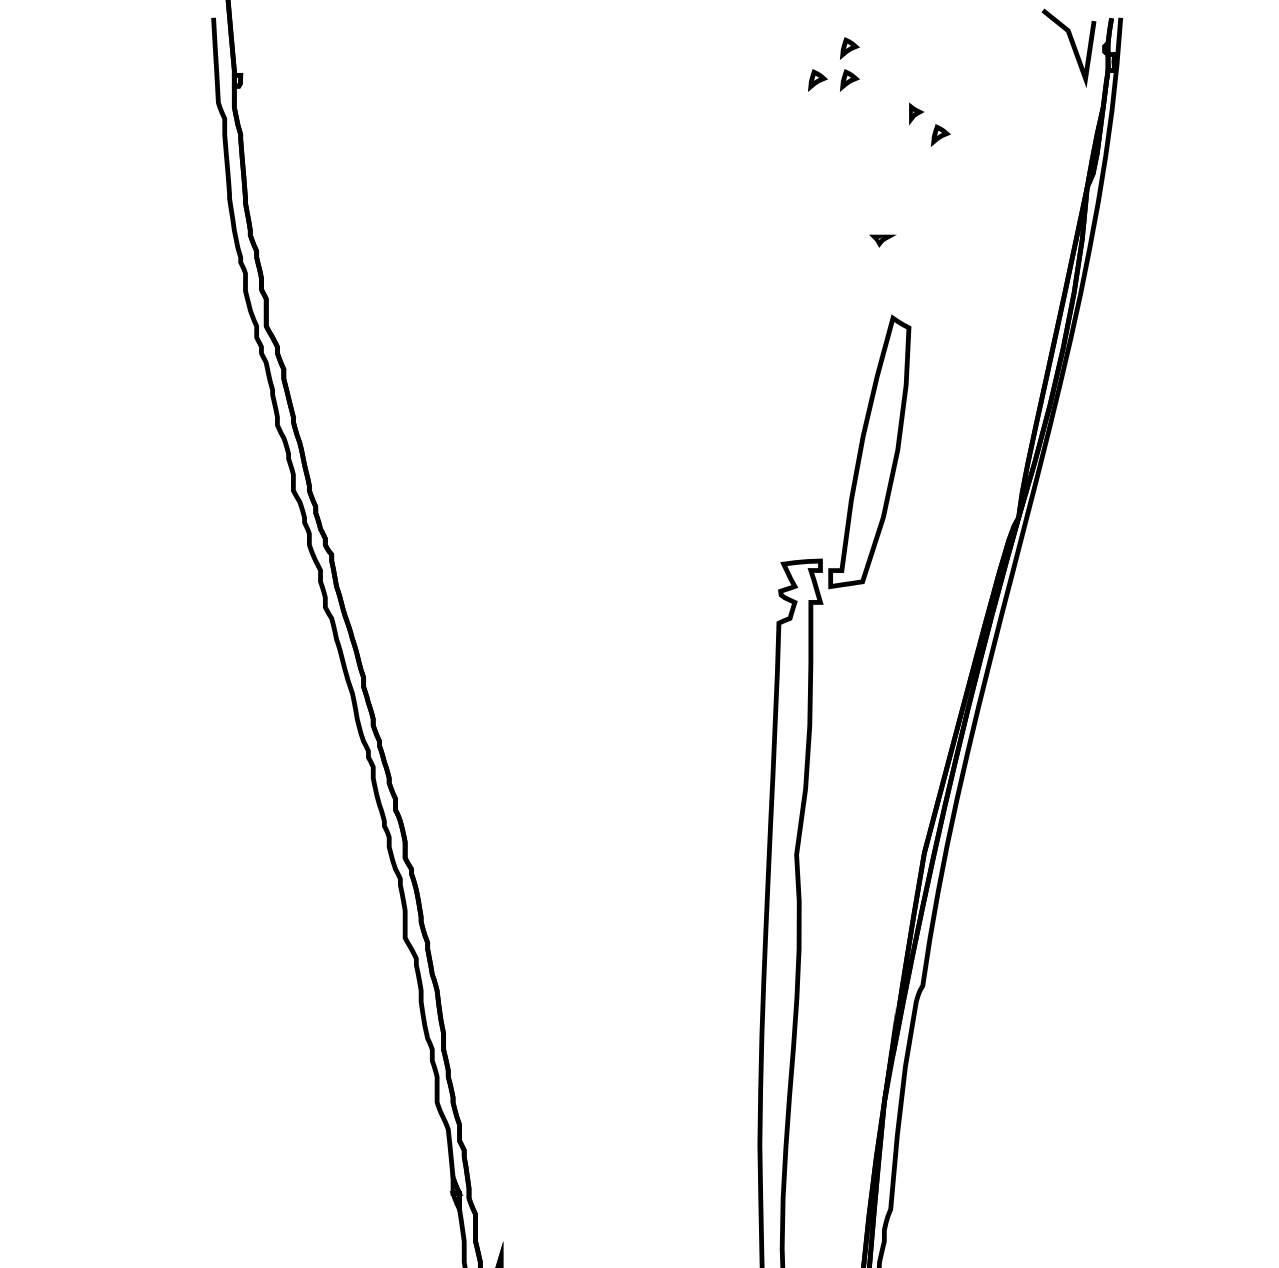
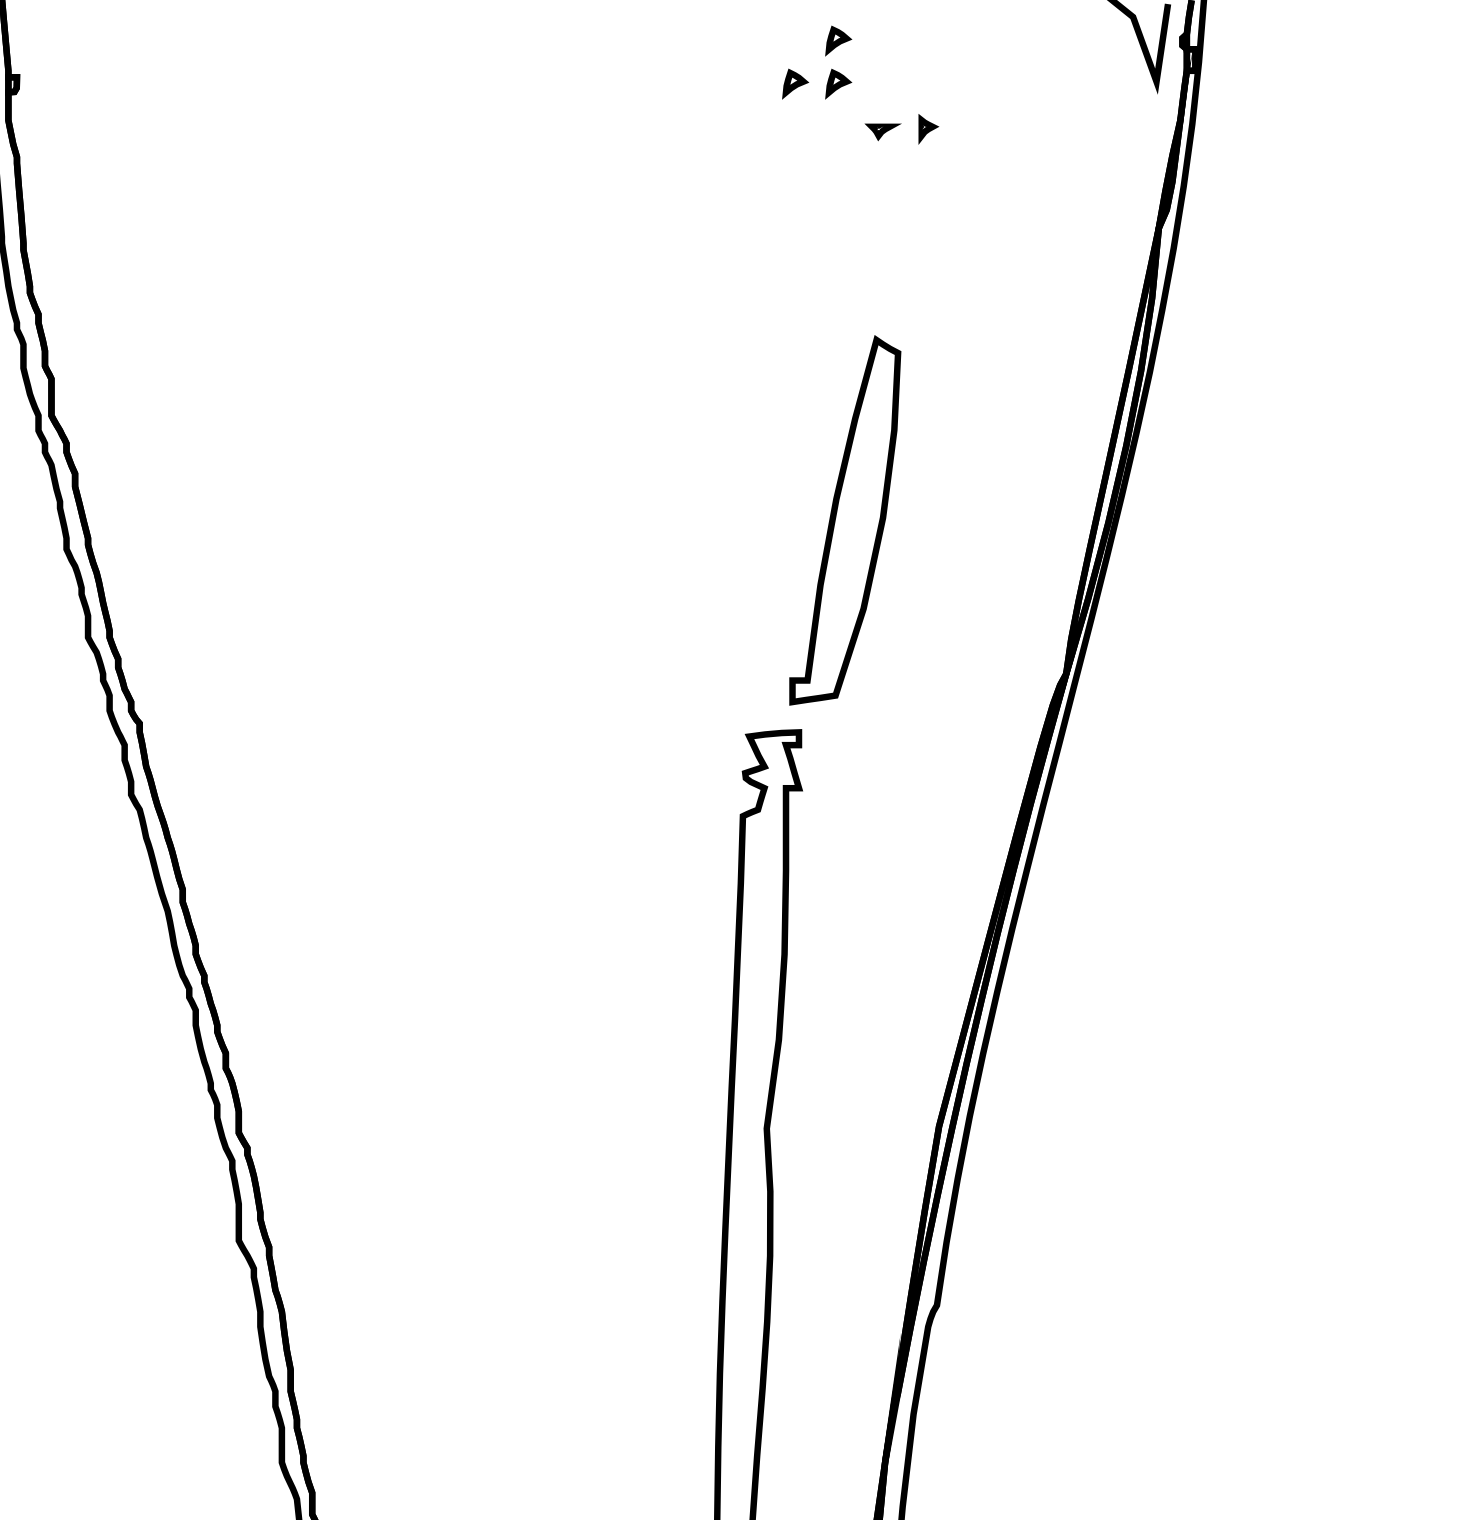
part: (940, 135) -> (960, 158), removed
part: (882, 240) -> (882, 131), moved
part: (869, 451) -> (844, 519), moved

